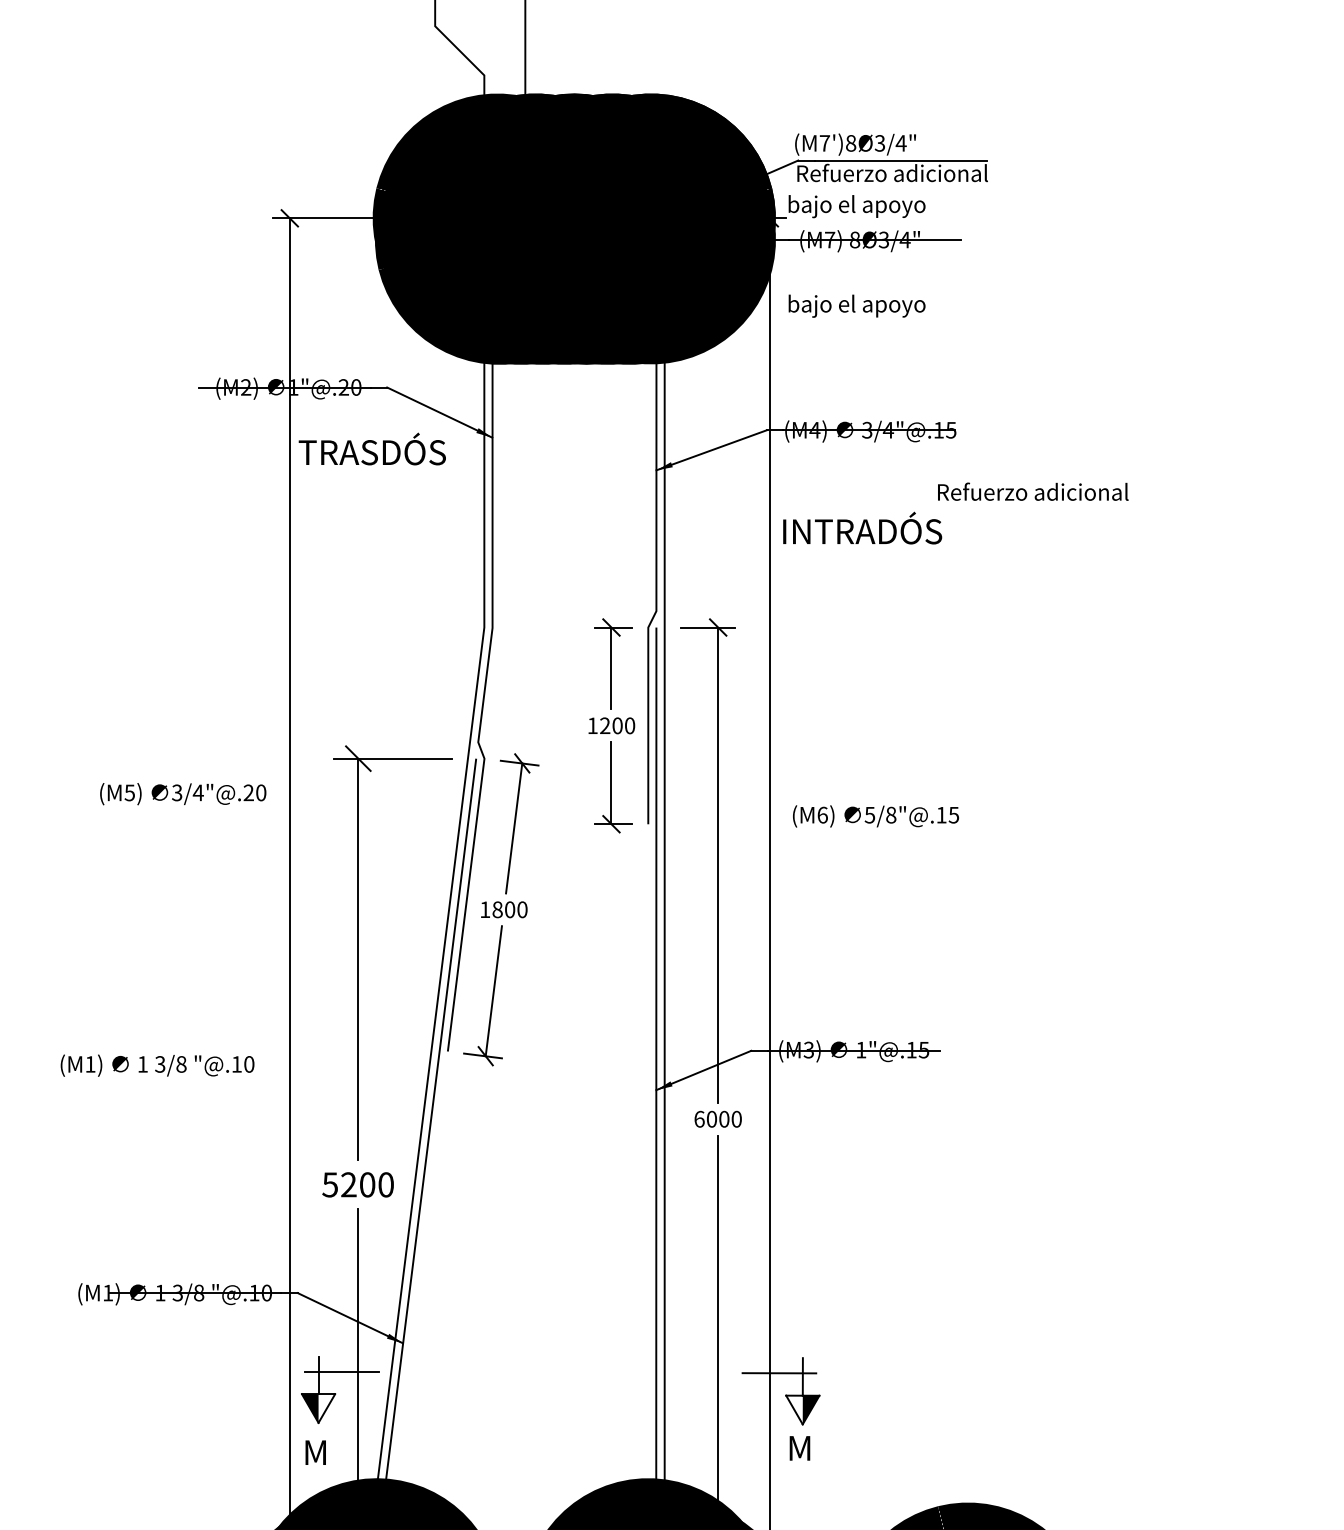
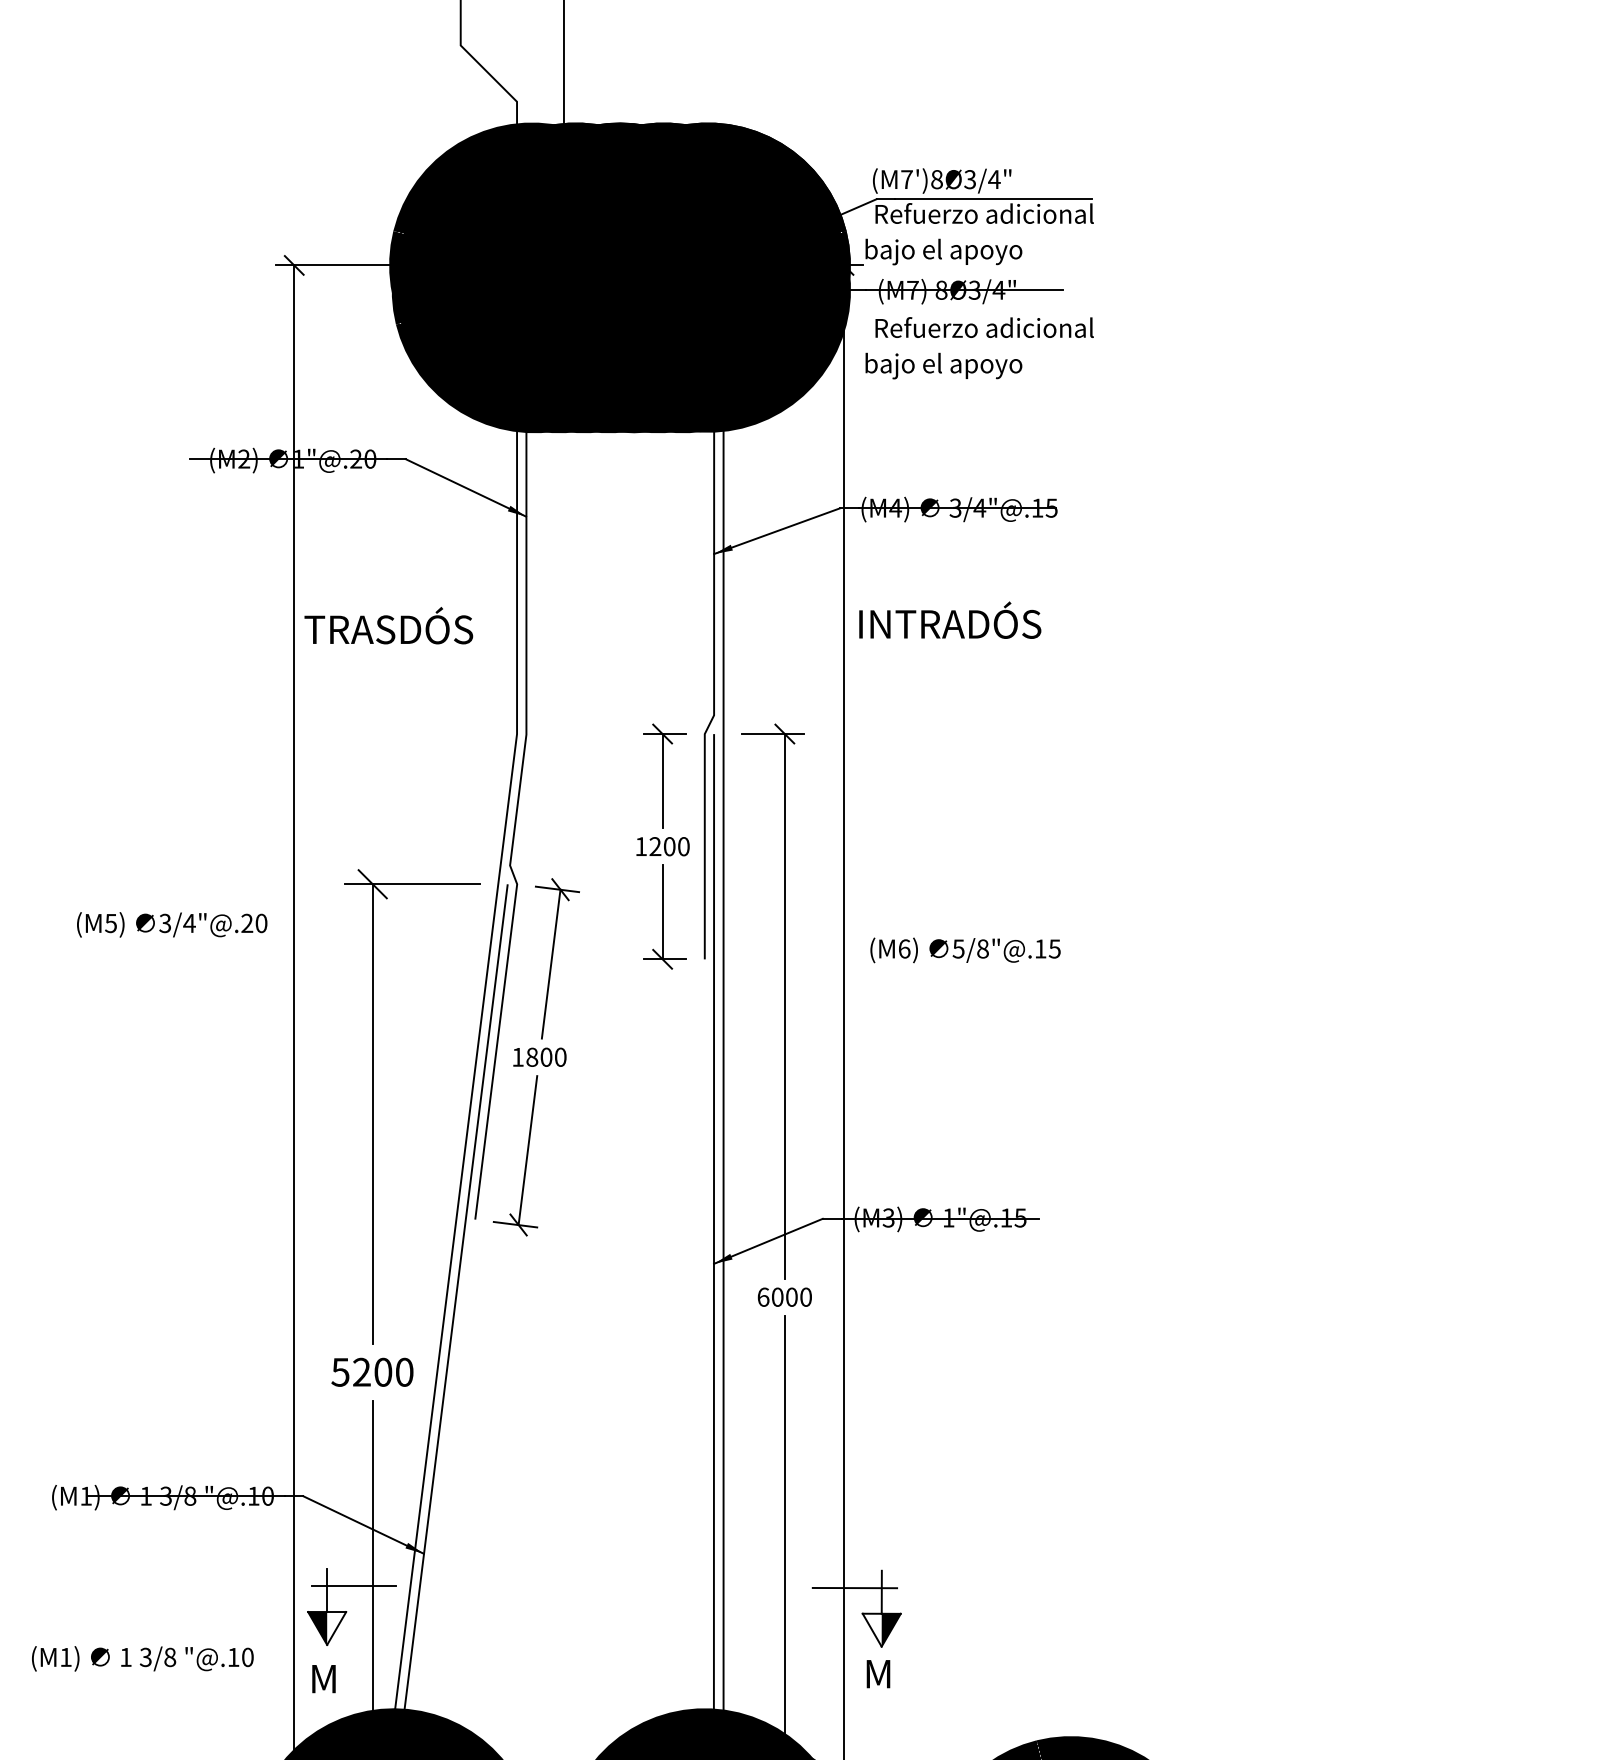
text: (372, 448) -> (388, 625), moved
text: (1033, 491) -> (984, 327), moved
text: (157, 1065) -> (142, 1658), moved

